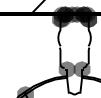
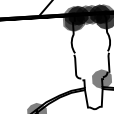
fill: (66, 69) -> (83, 80), removed

